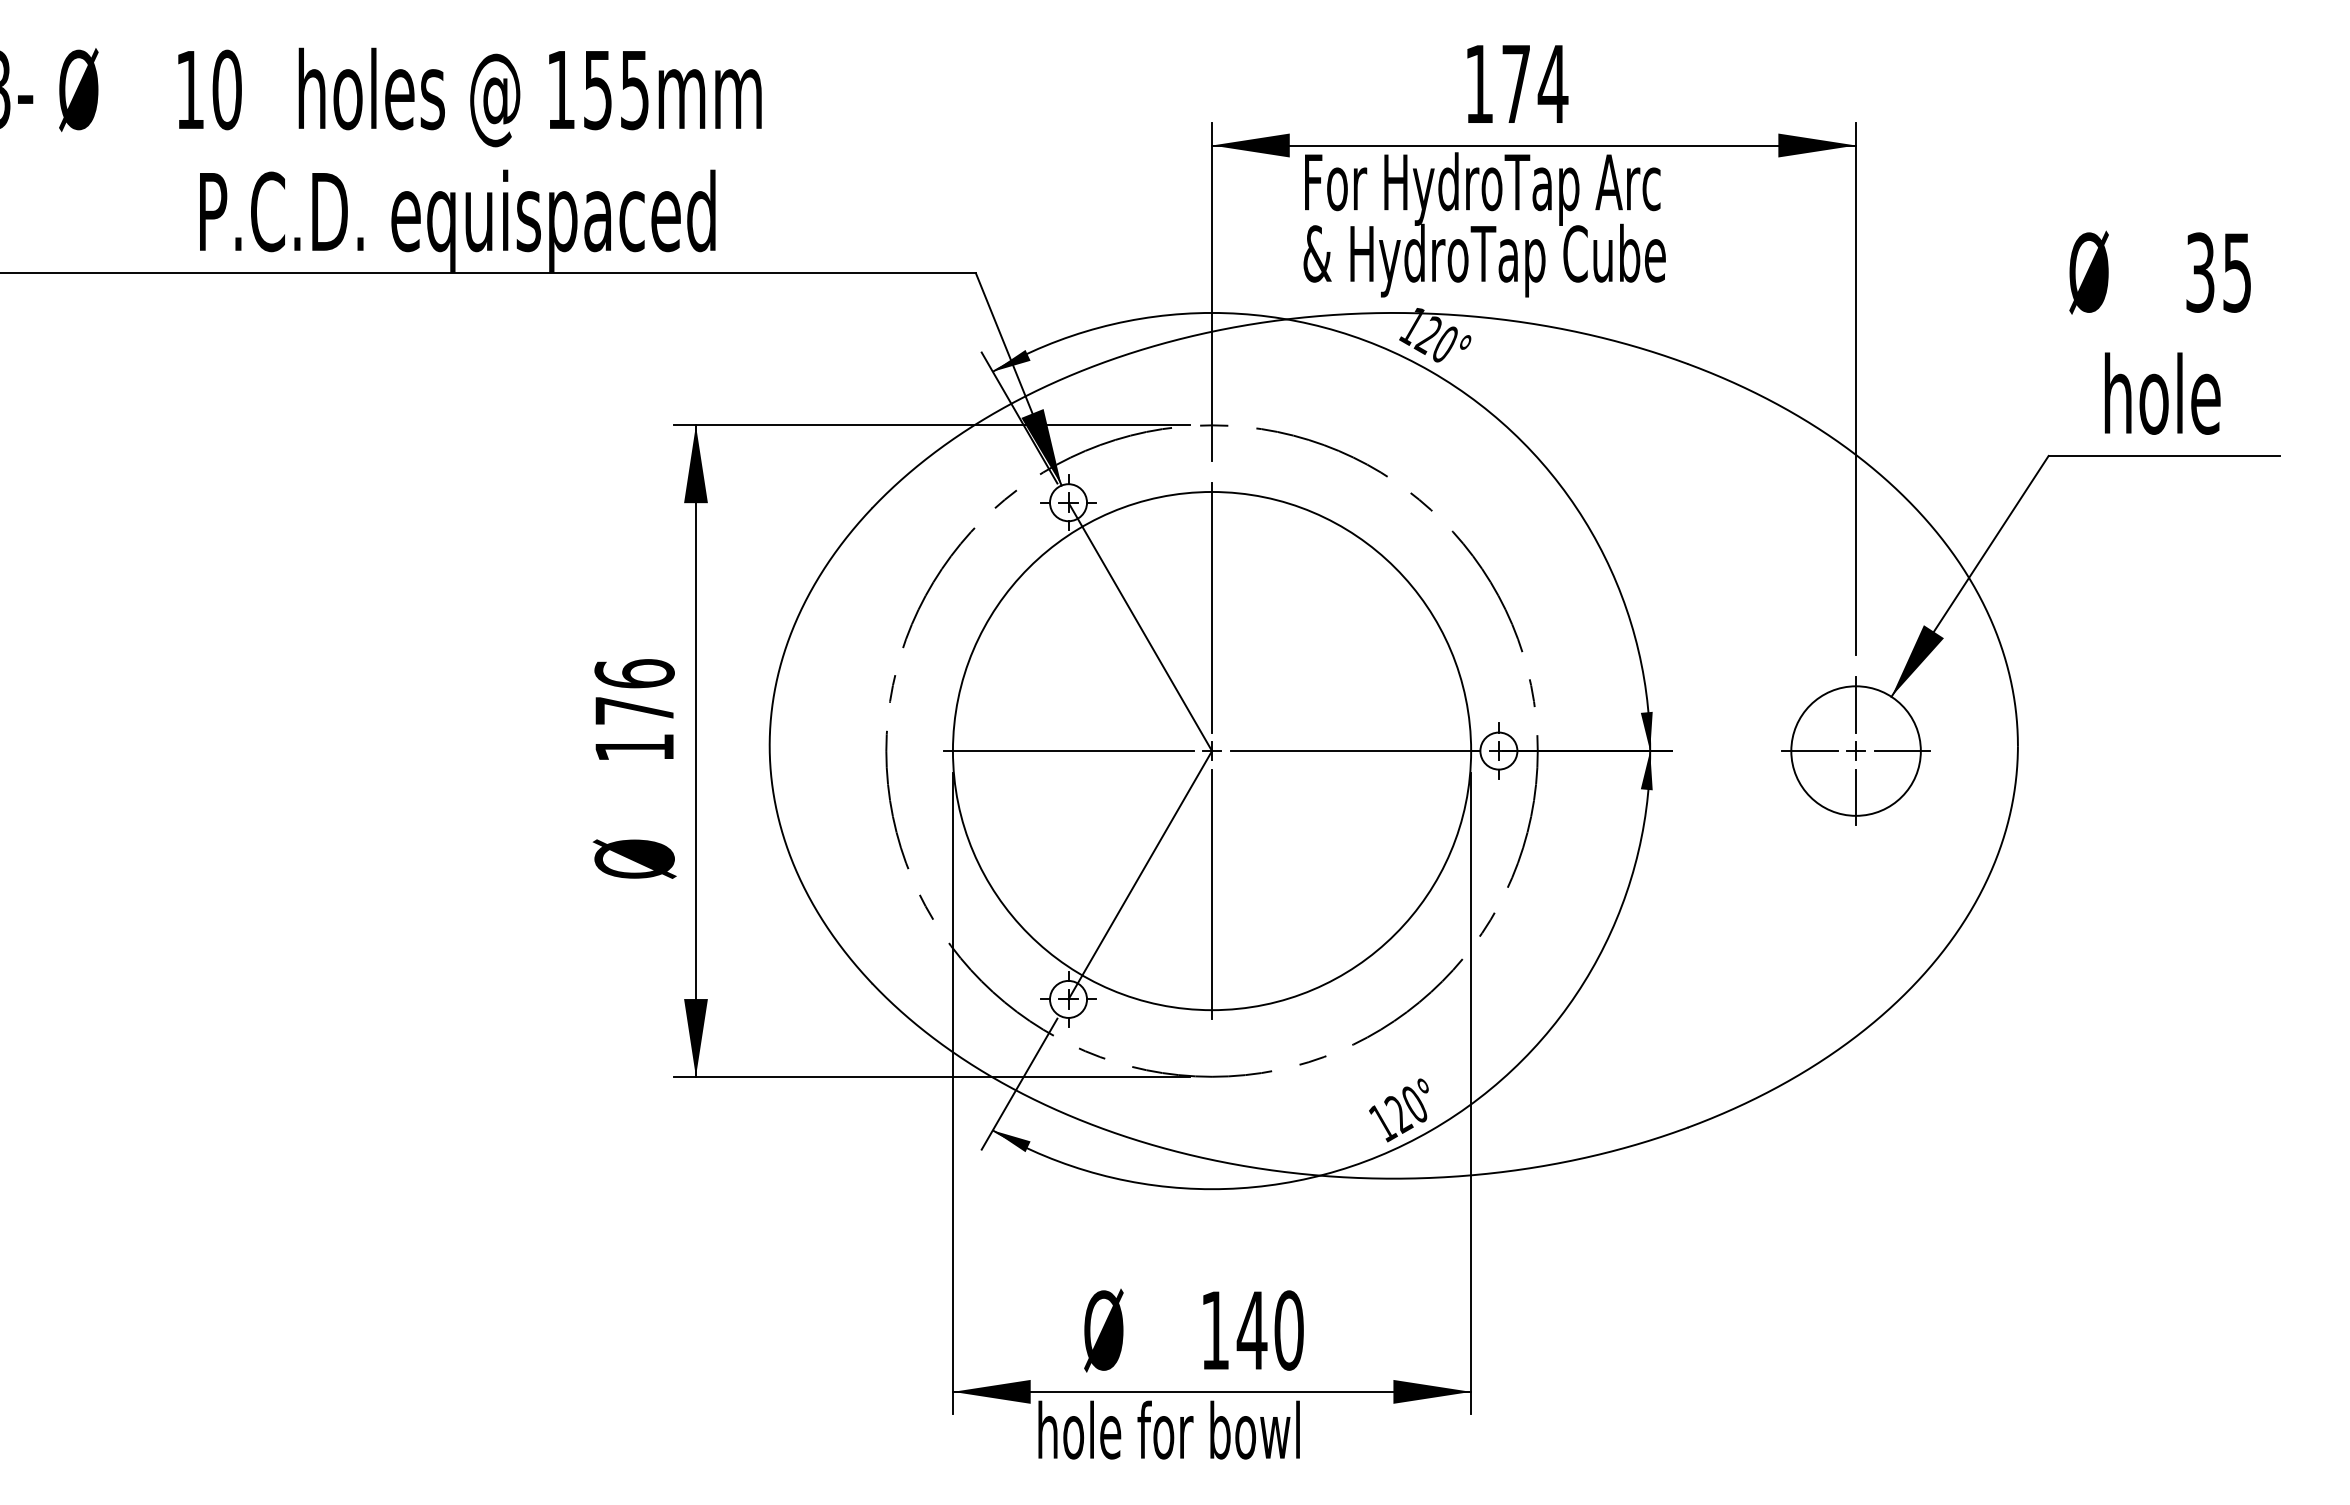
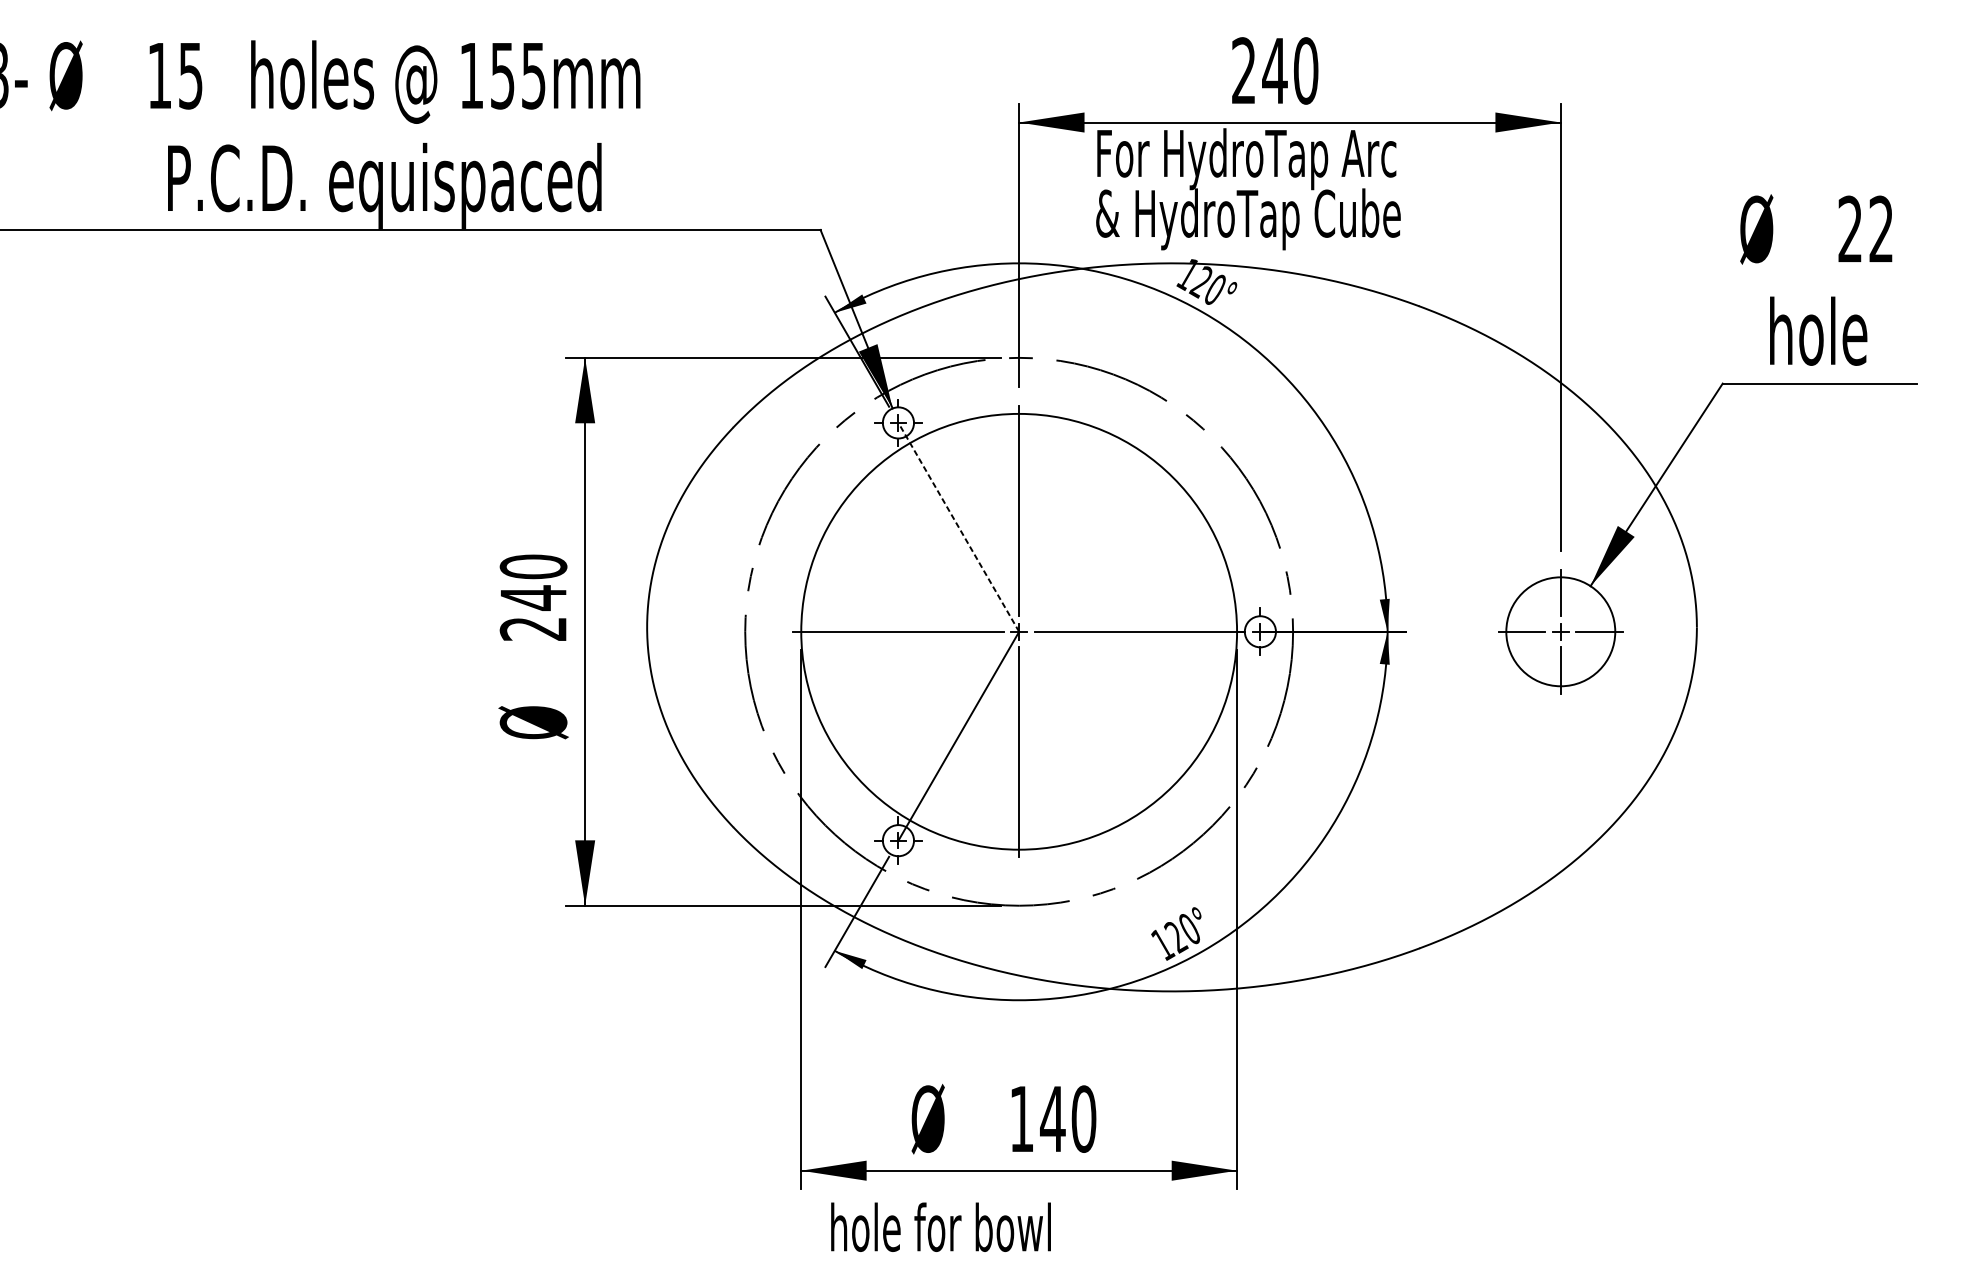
text: (1516, 84) -> (1275, 71), 174 -> 240
text: (226, 89) -> (190, 75), 10 -> 15
text: (2218, 272) -> (1865, 229), 35 -> 22
line: (1140, 626) -> (958, 527), solid -> dashed
text: (634, 710) -> (533, 597), 176 -> 240
text: (1168, 1429) -> (940, 1226), moved

